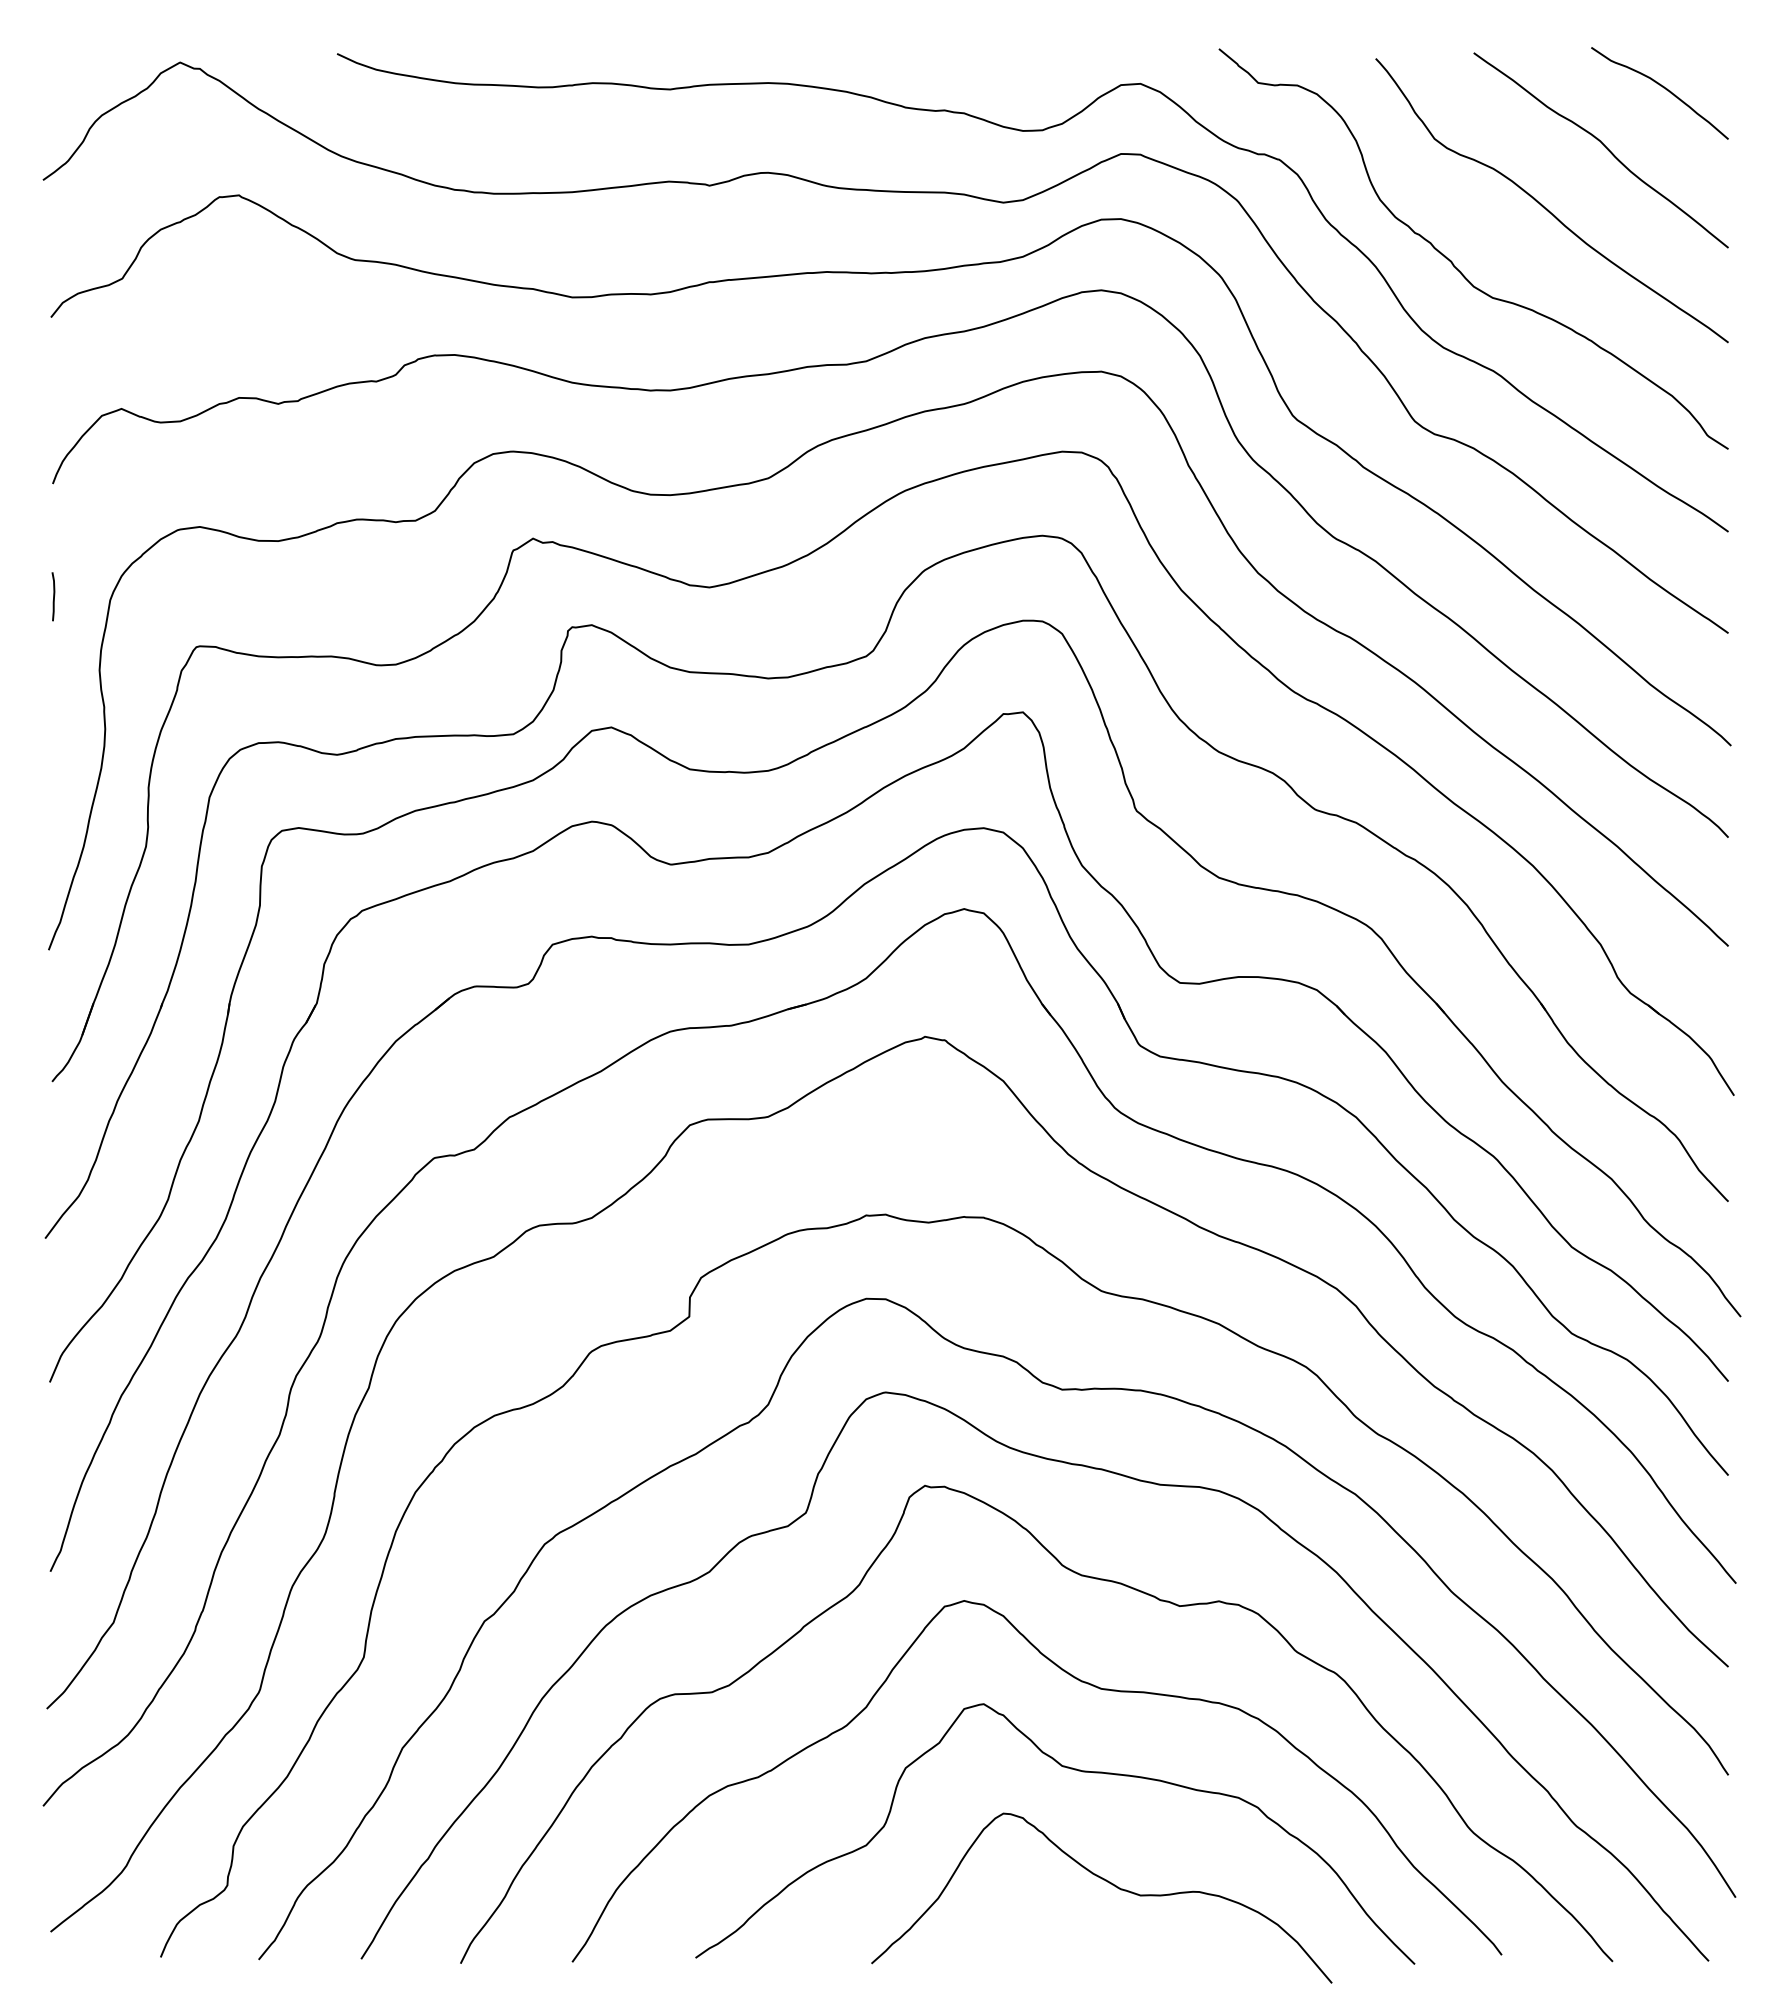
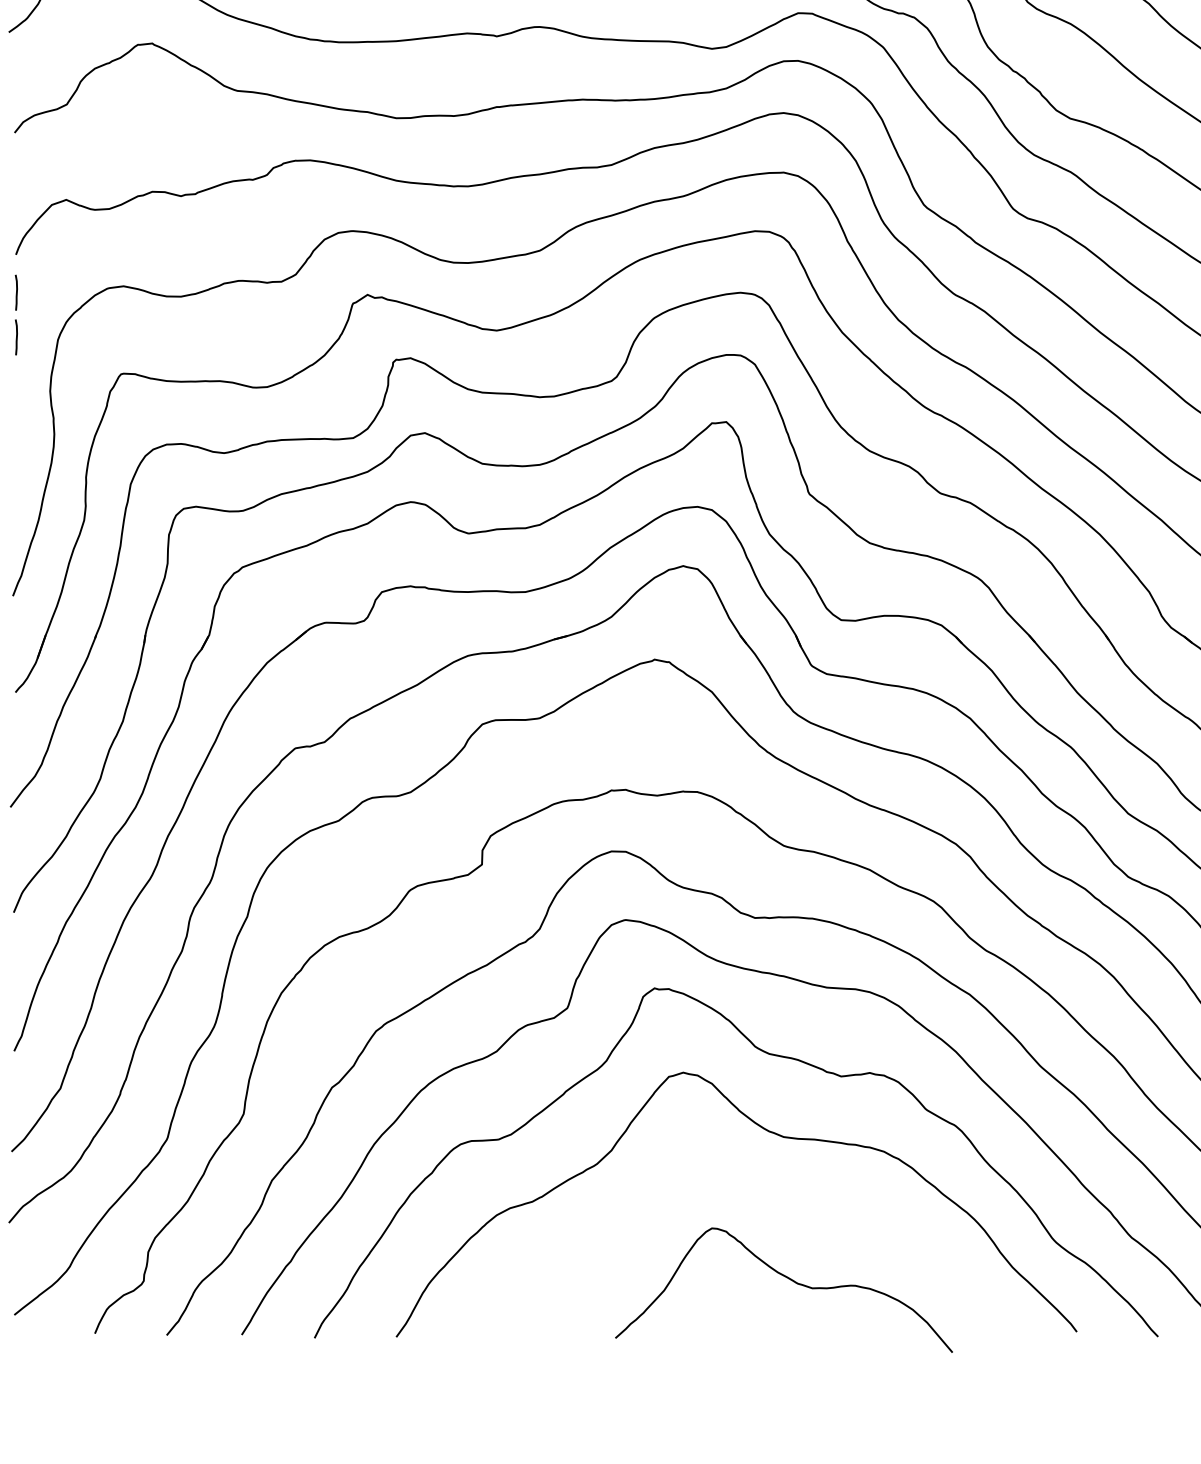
curve: (53, 535) -> (16, 292), added
curve: (1070, 1769) -> (761, 1196), removed

